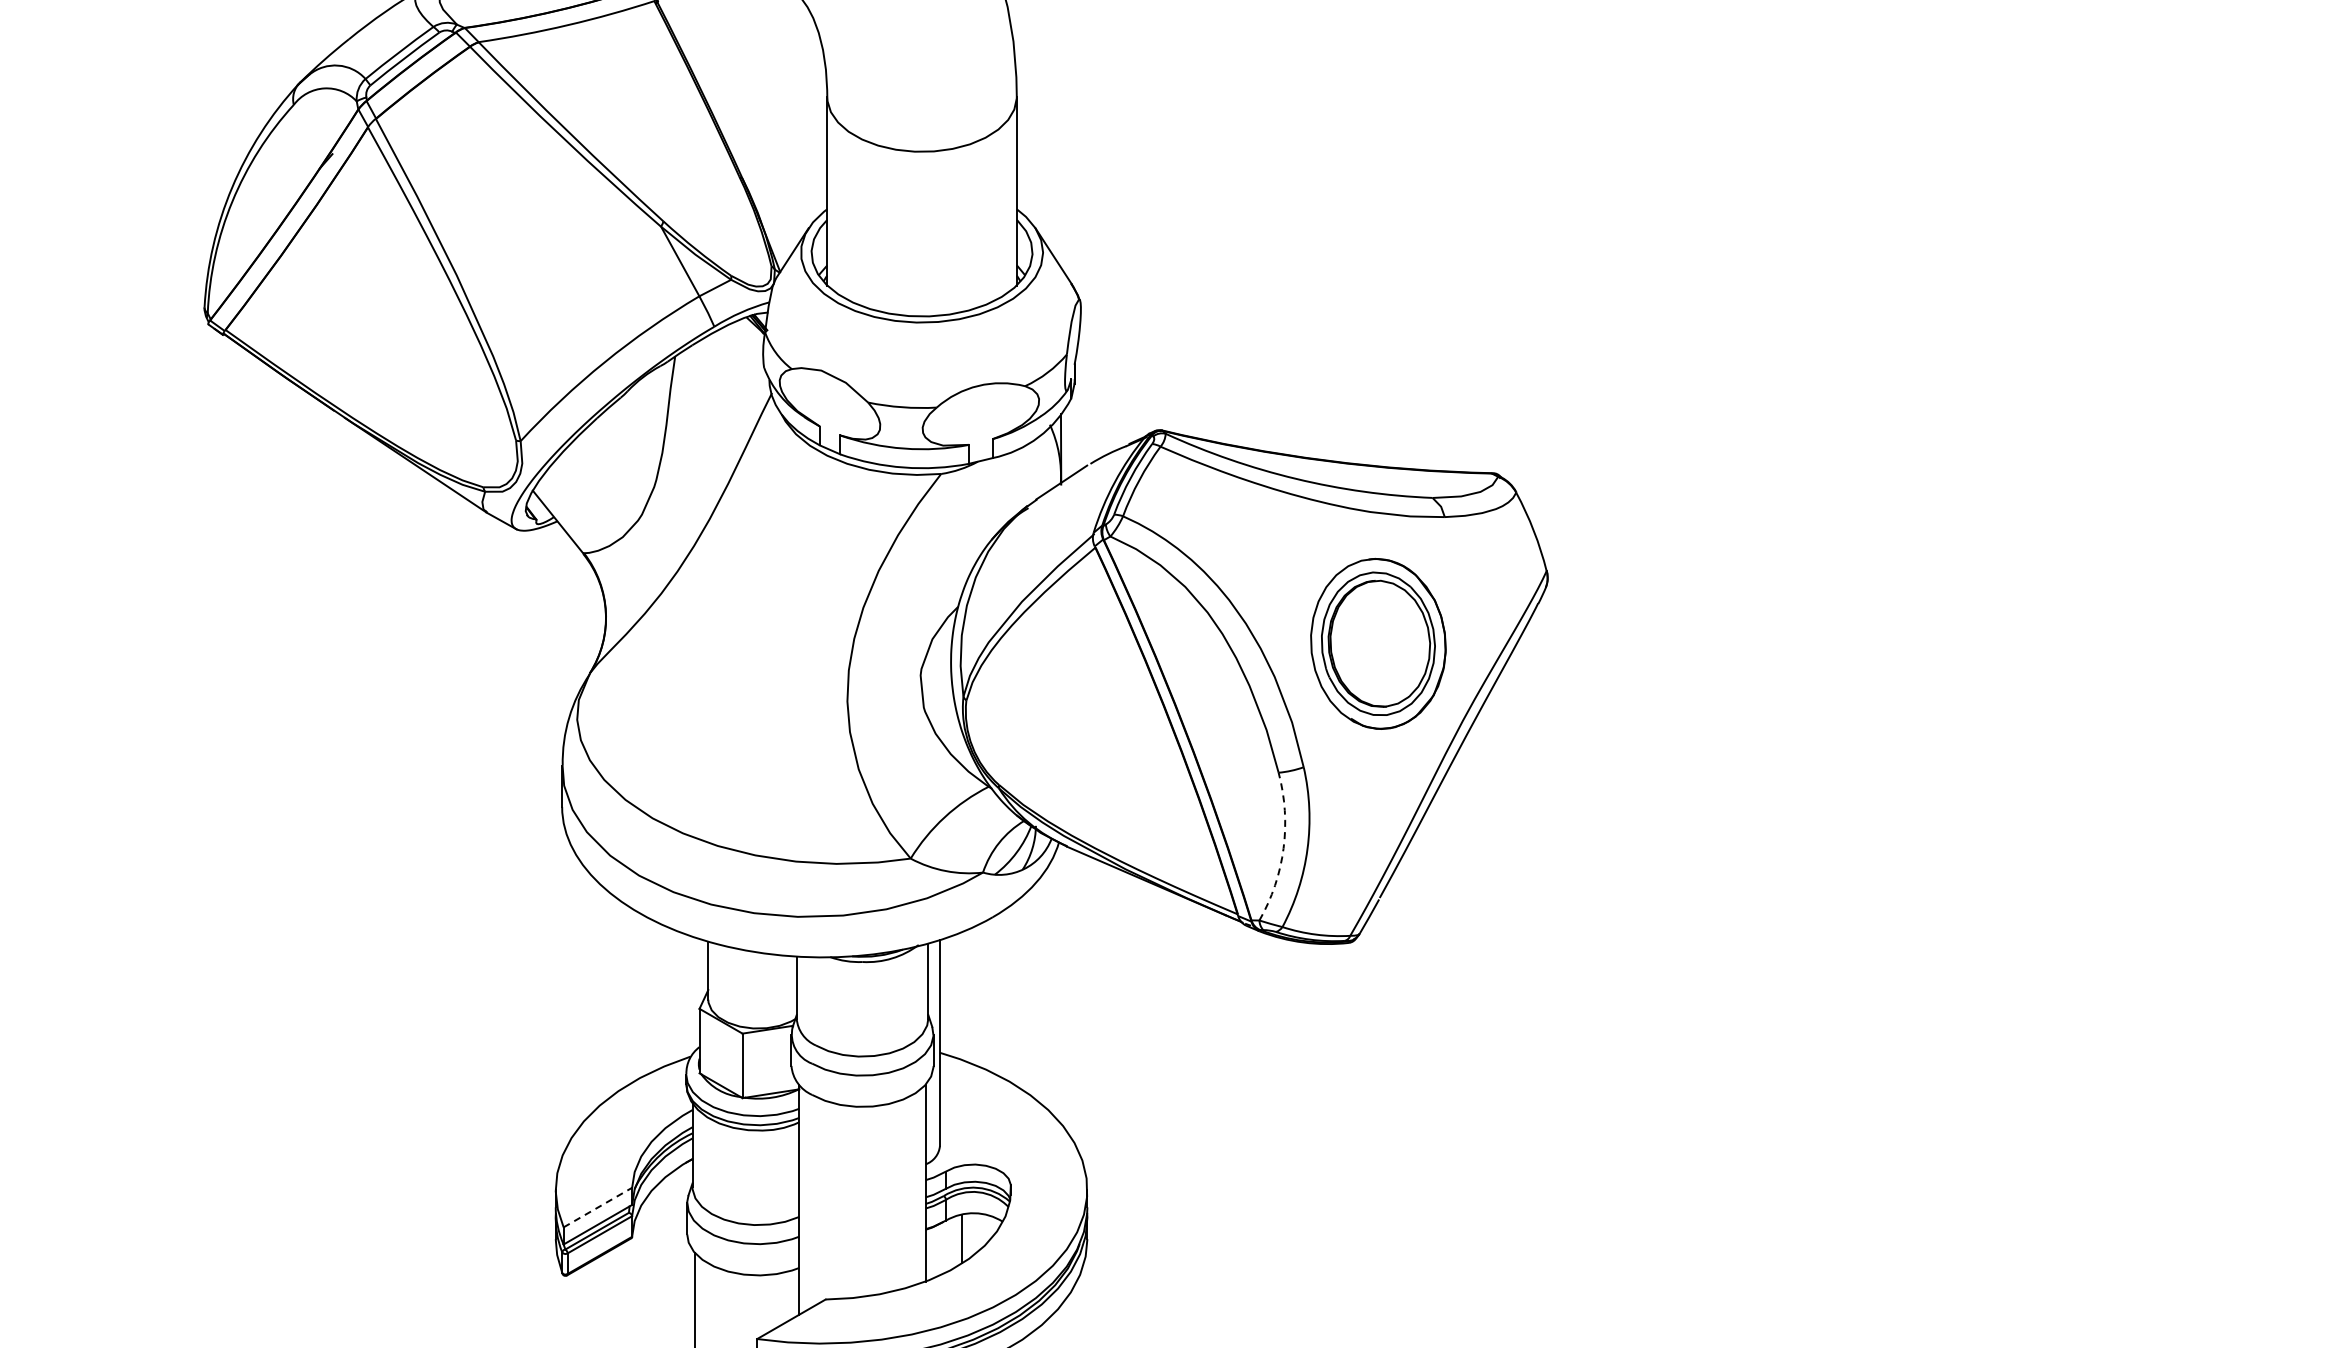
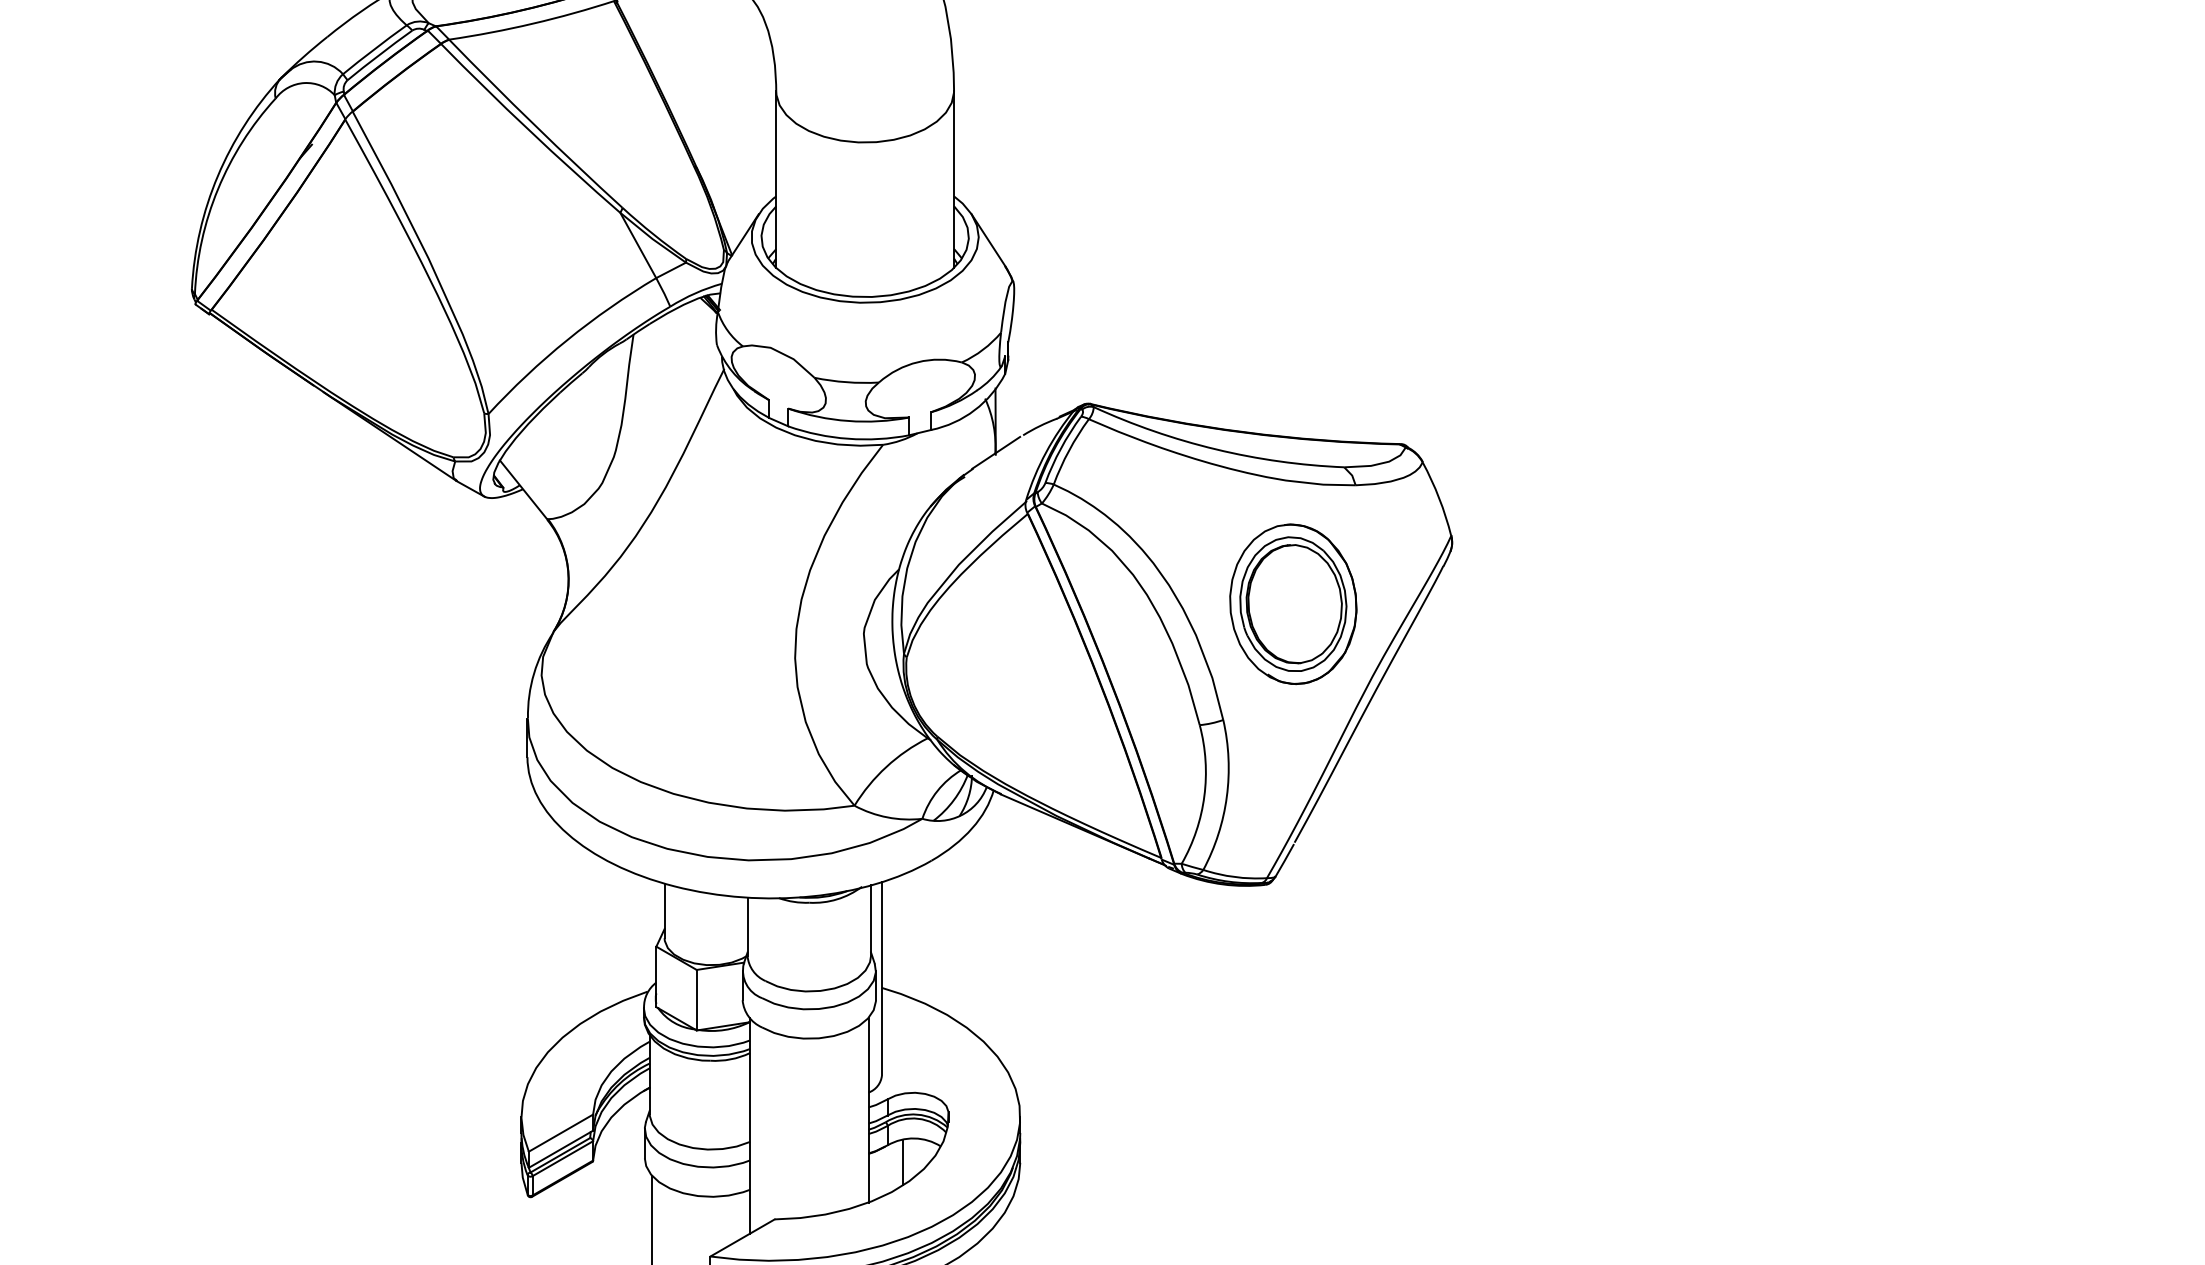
arc: (1283, 848) -> (1204, 796), dashed -> solid
line: (597, 1207) -> (560, 1133), dashed -> solid

